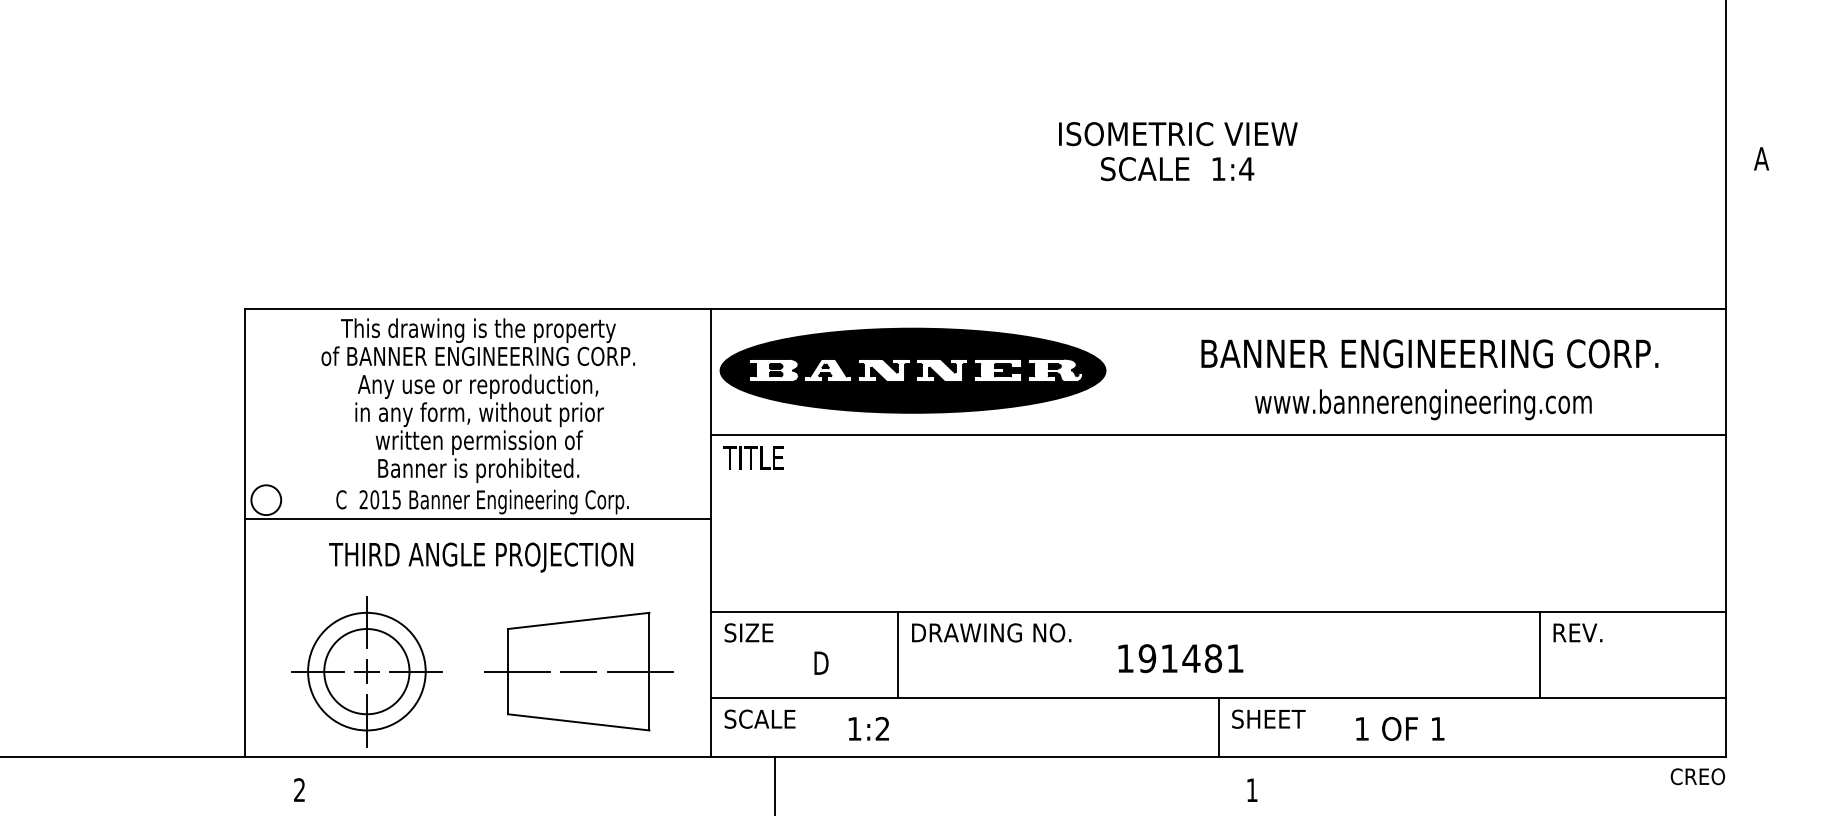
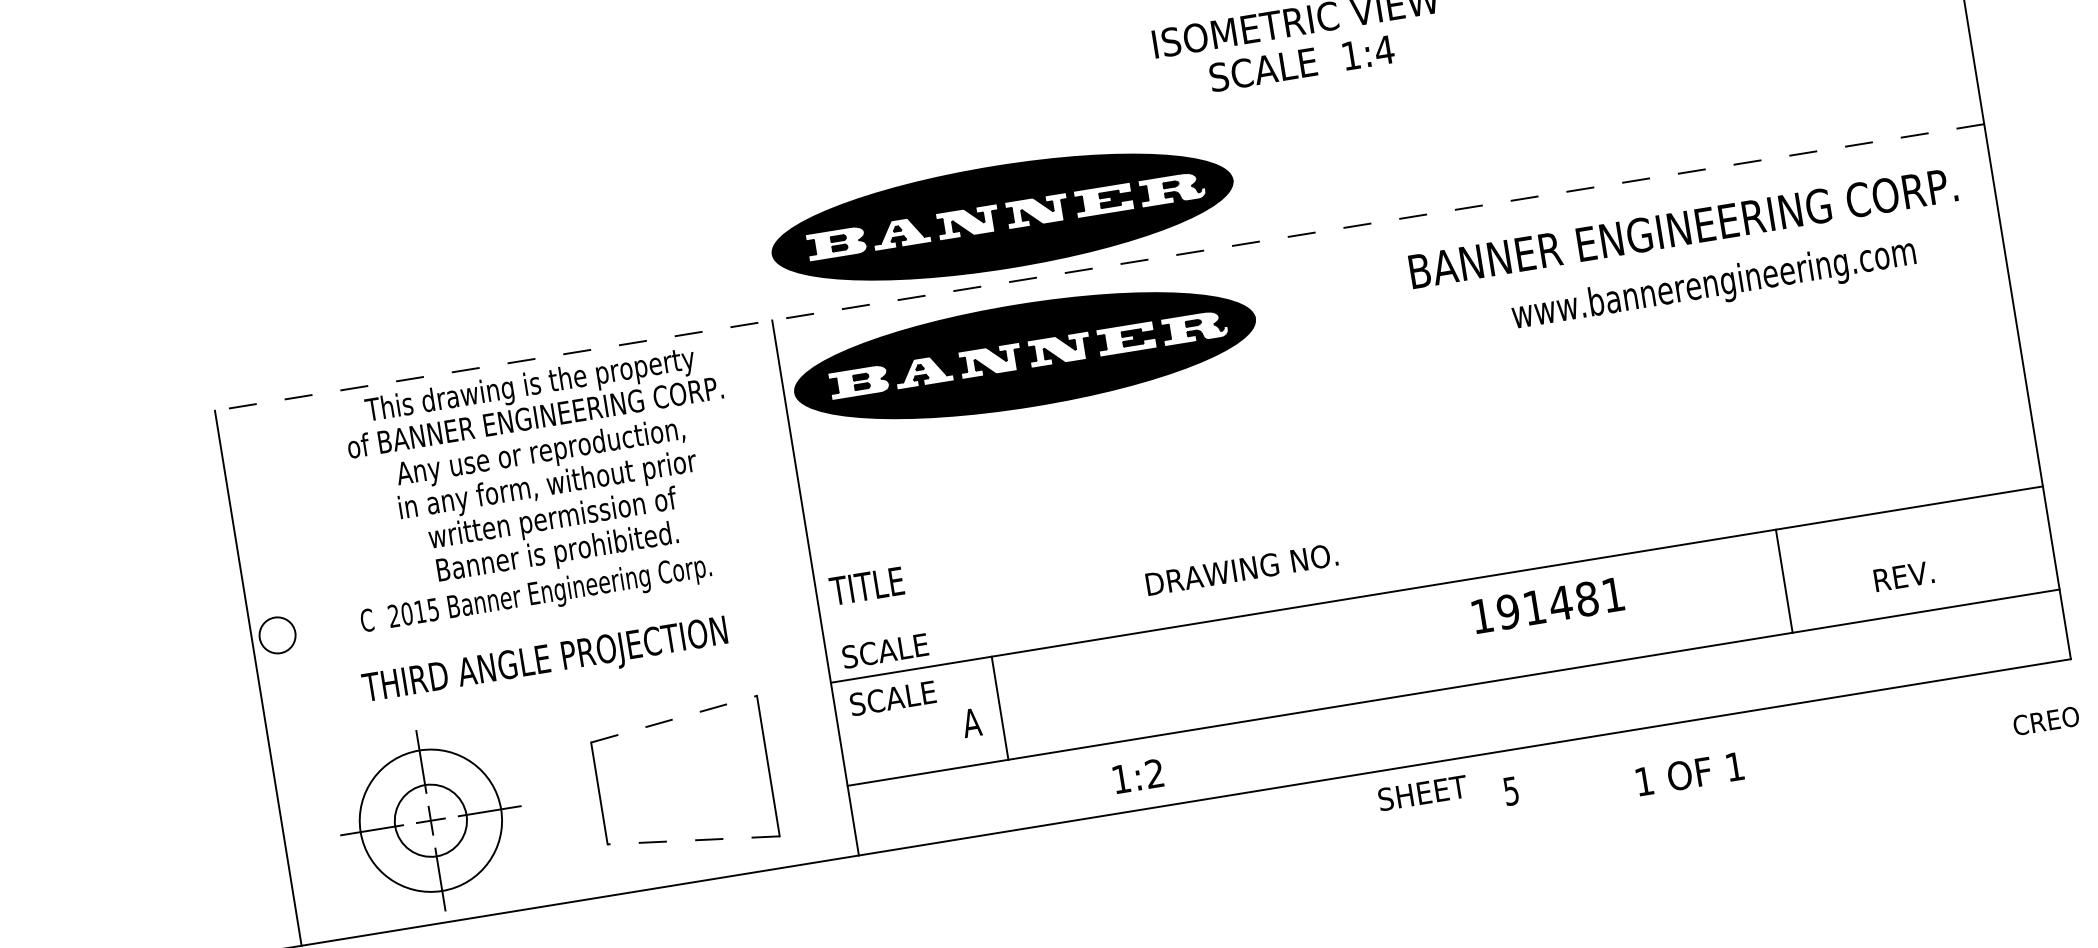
part: (912, 254) -> (1001, 216), added
line: (985, 308) -> (1099, 267), solid -> dashed
text: (1429, 353) -> (1682, 228), moved
text: (478, 400) -> (544, 470), moved
text: (1423, 404) -> (1714, 285), moved
line: (1218, 434) -> (1402, 372), removed
text: (753, 457) -> (866, 585), moved
line: (477, 518) -> (533, 616), removed
line: (579, 620) -> (674, 718), solid -> dashed
text: (767, 632) -> (901, 696), SIZE -> SCALE
text: (991, 632) -> (1241, 569), moved
text: (1577, 632) -> (1903, 575), moved
line: (898, 654) -> (1000, 707), moved
line: (1539, 654) -> (1783, 580), moved
text: (1180, 658) -> (1547, 605), moved
text: (820, 662) -> (970, 722), D -> A
circle: (366, 671) -> (430, 820), size x0.7
line: (516, 671) -> (609, 791), removed
line: (578, 671) -> (683, 779), removed
line: (639, 671) -> (756, 767), removed
text: (759, 718) -> (884, 650), moved
text: (1268, 718) -> (1422, 792), moved
line: (578, 722) -> (693, 840), solid -> dashed
line: (1218, 727) -> (1458, 722), removed
text: (868, 728) -> (1137, 775), moved
text: (1400, 728) -> (1690, 773), moved
text: (1697, 776) -> (2045, 720), moved
line: (775, 785) -> (940, 877), removed
text: (1251, 790) -> (1510, 791), 1 -> 5

